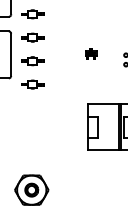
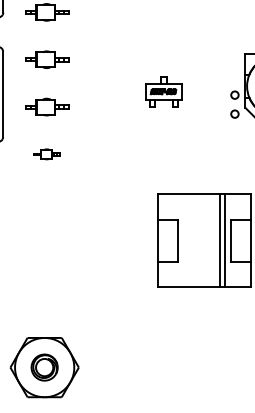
part: (91, 53) -> (165, 91), size x1.6
part: (32, 84) -> (46, 154), size x0.6

